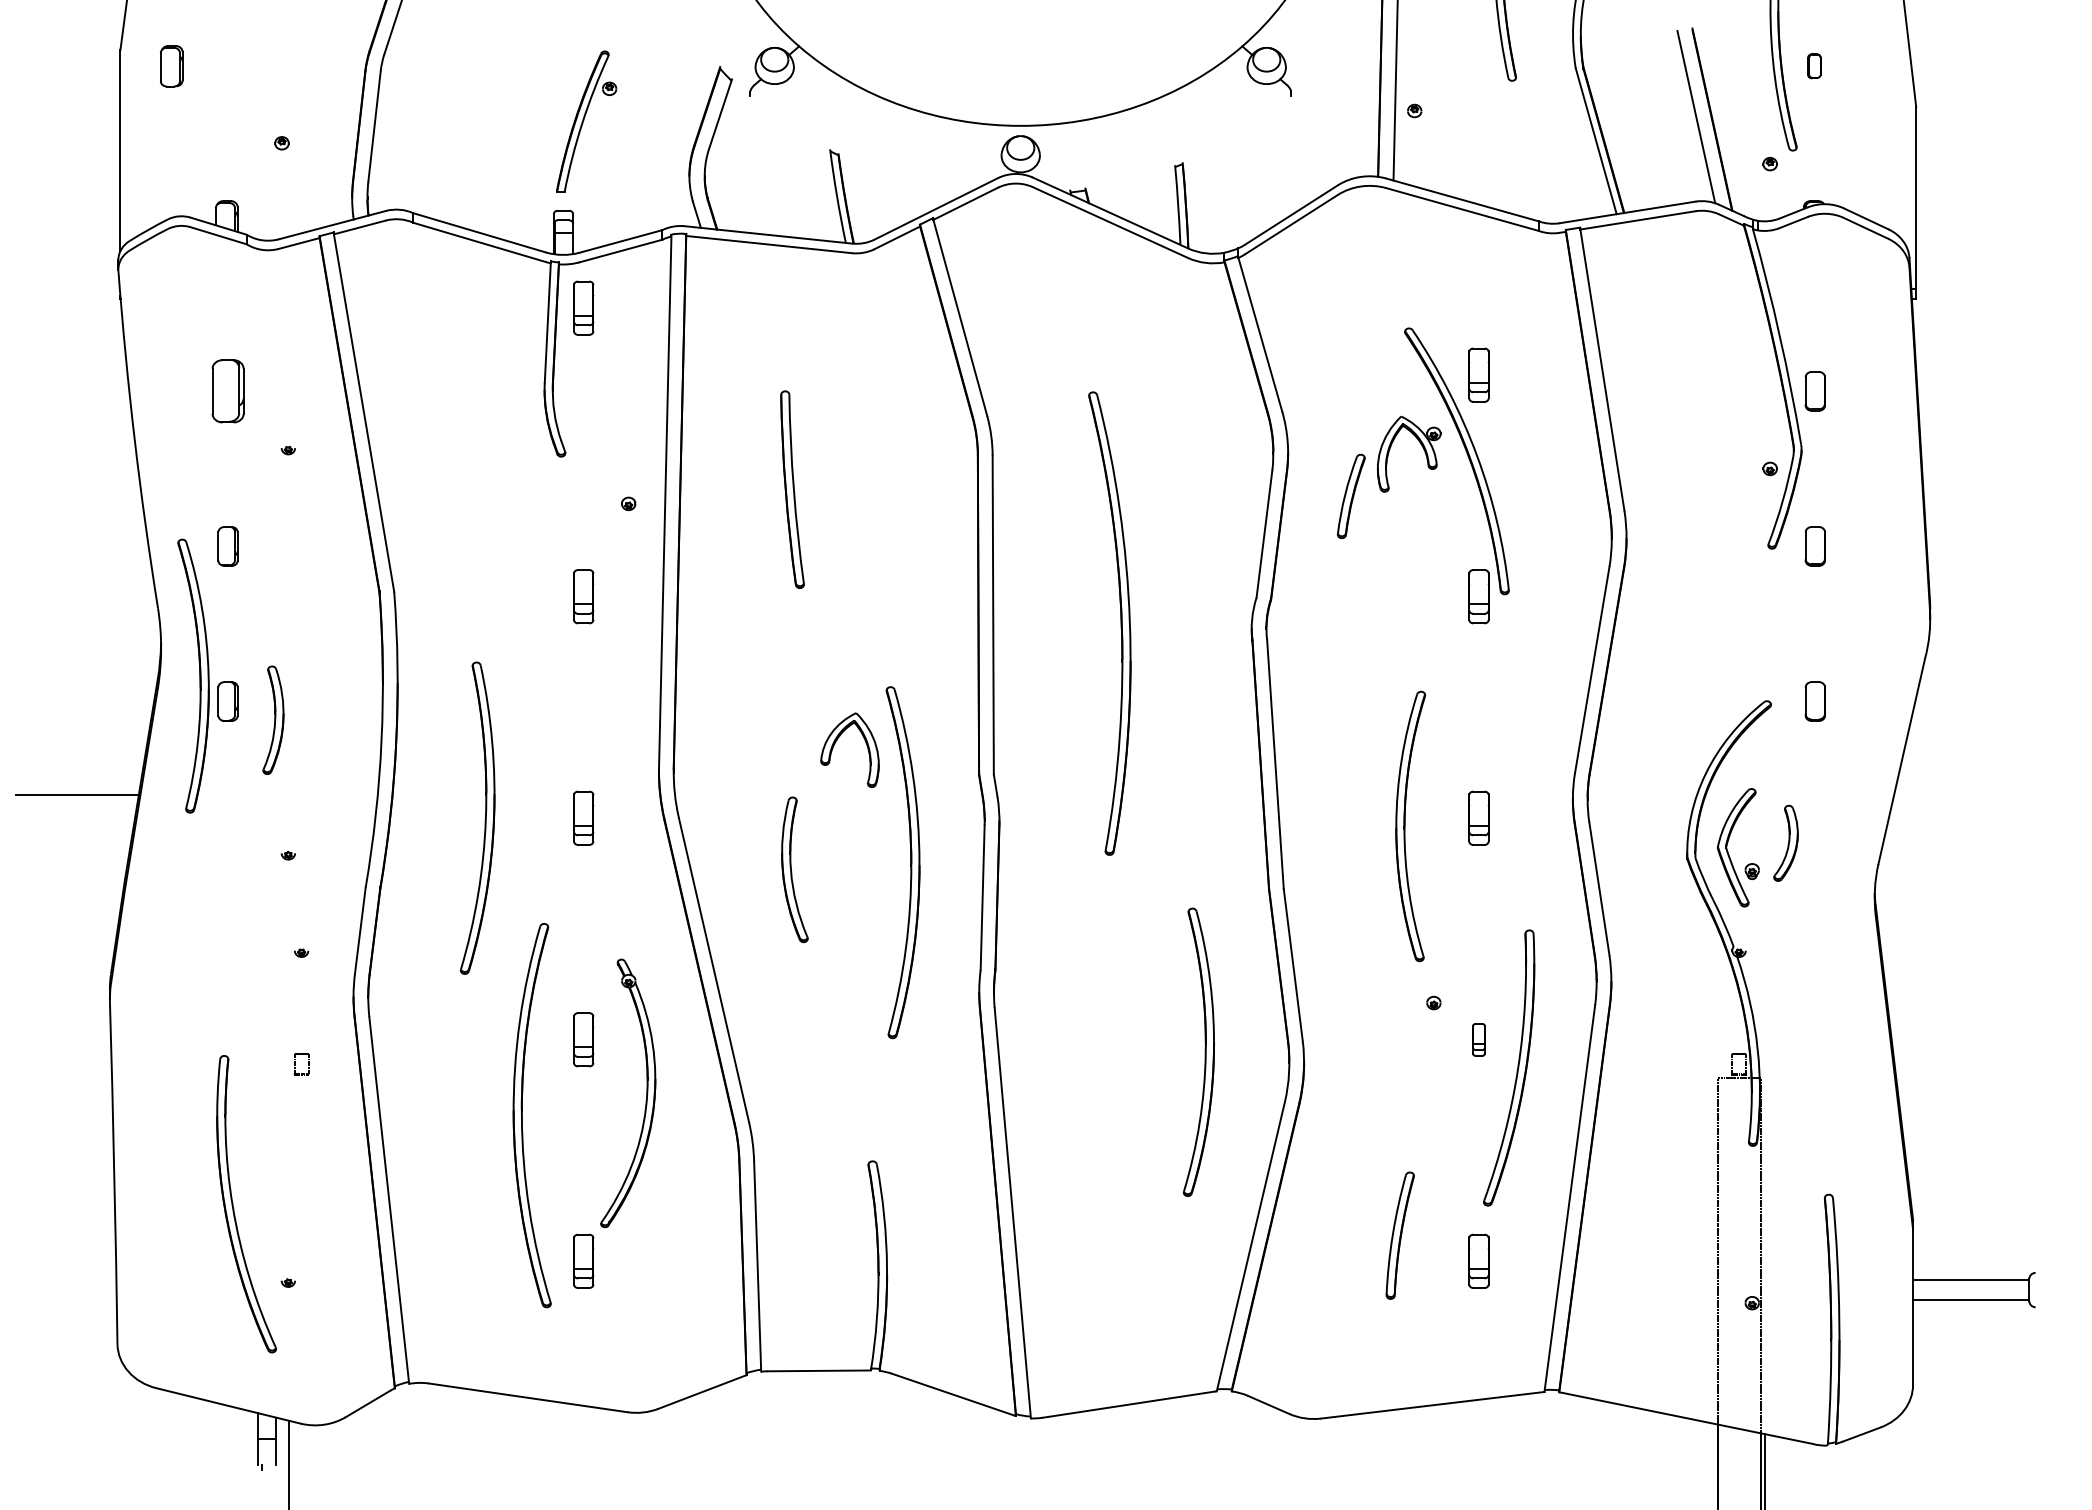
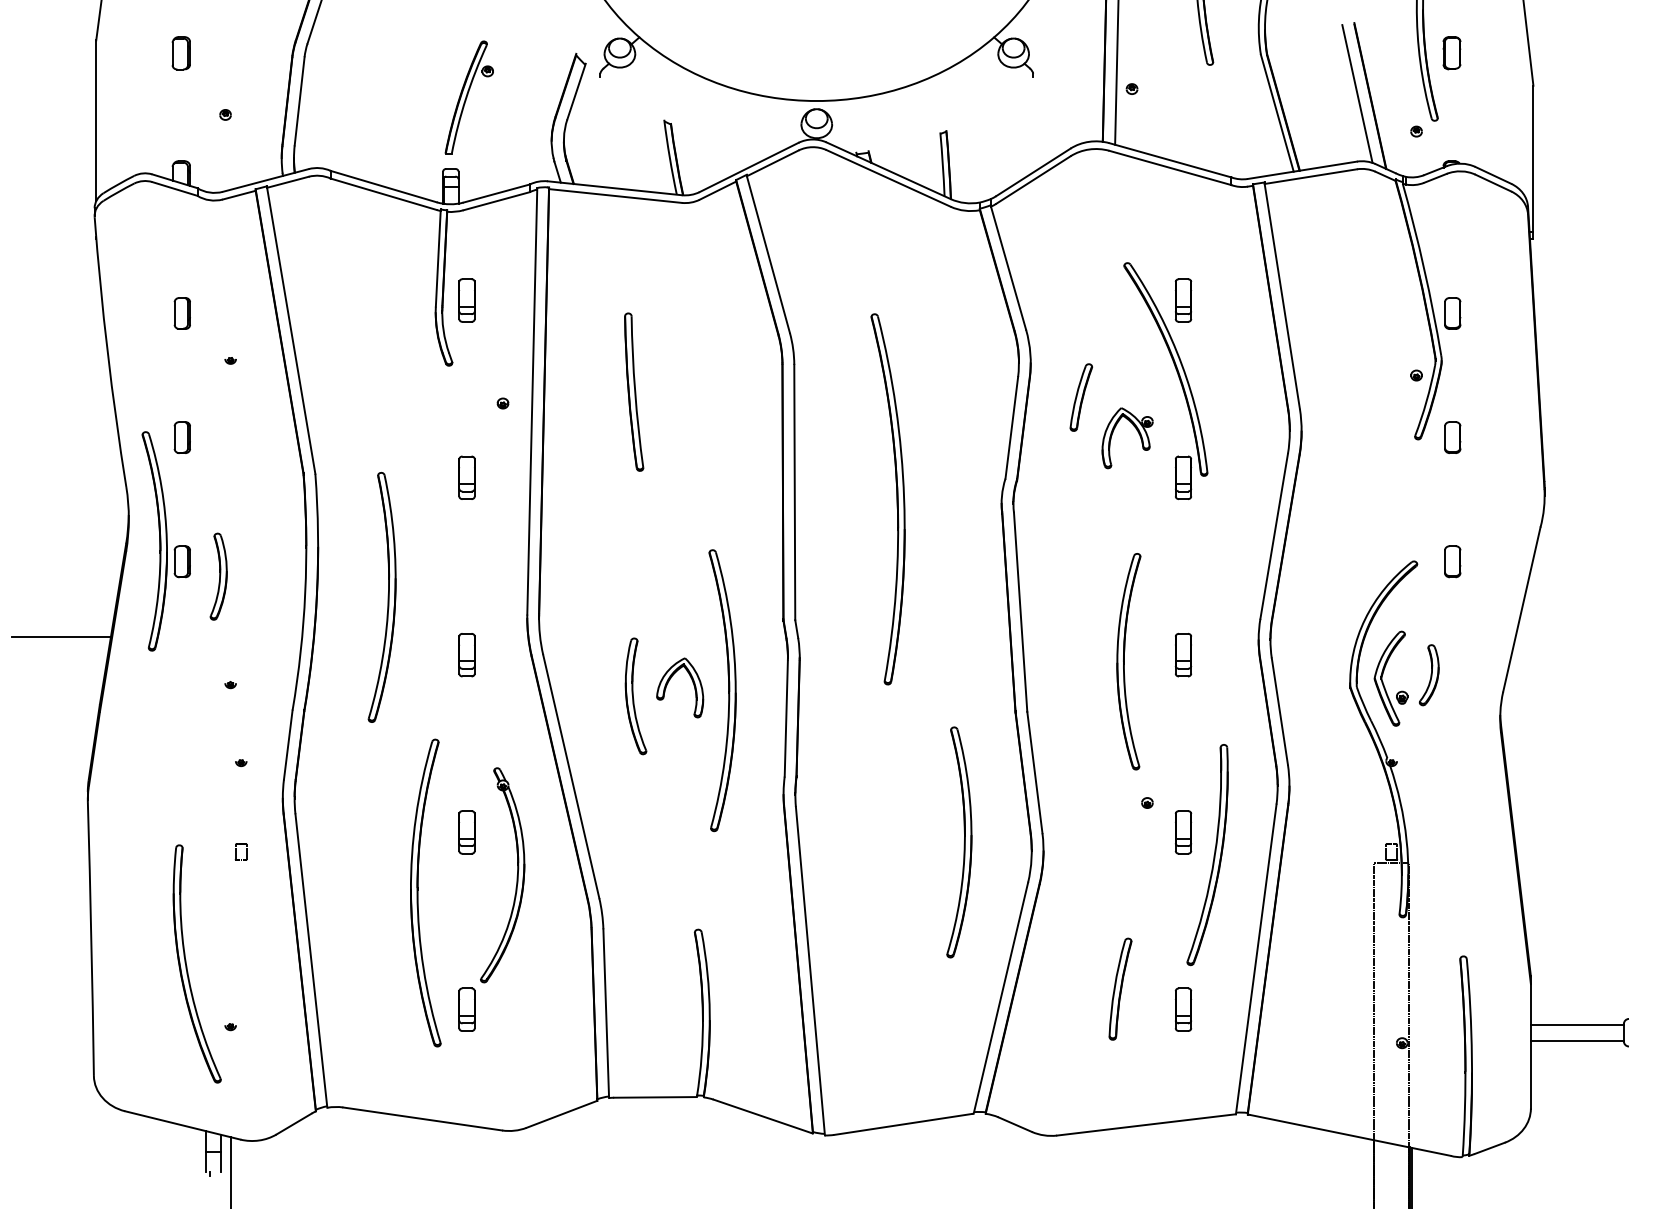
part: (171, 66) -> (181, 53), moved
part: (1814, 66) -> (1452, 53), size x1.67
part: (583, 307) -> (466, 299), moved
part: (227, 391) -> (181, 313), size x0.62
part: (1422, 448) -> (1138, 433), moved
part: (836, 742) -> (669, 681), moved
part: (484, 819) -> (387, 598), moved
part: (1478, 1039) -> (1183, 832), size x1.67

